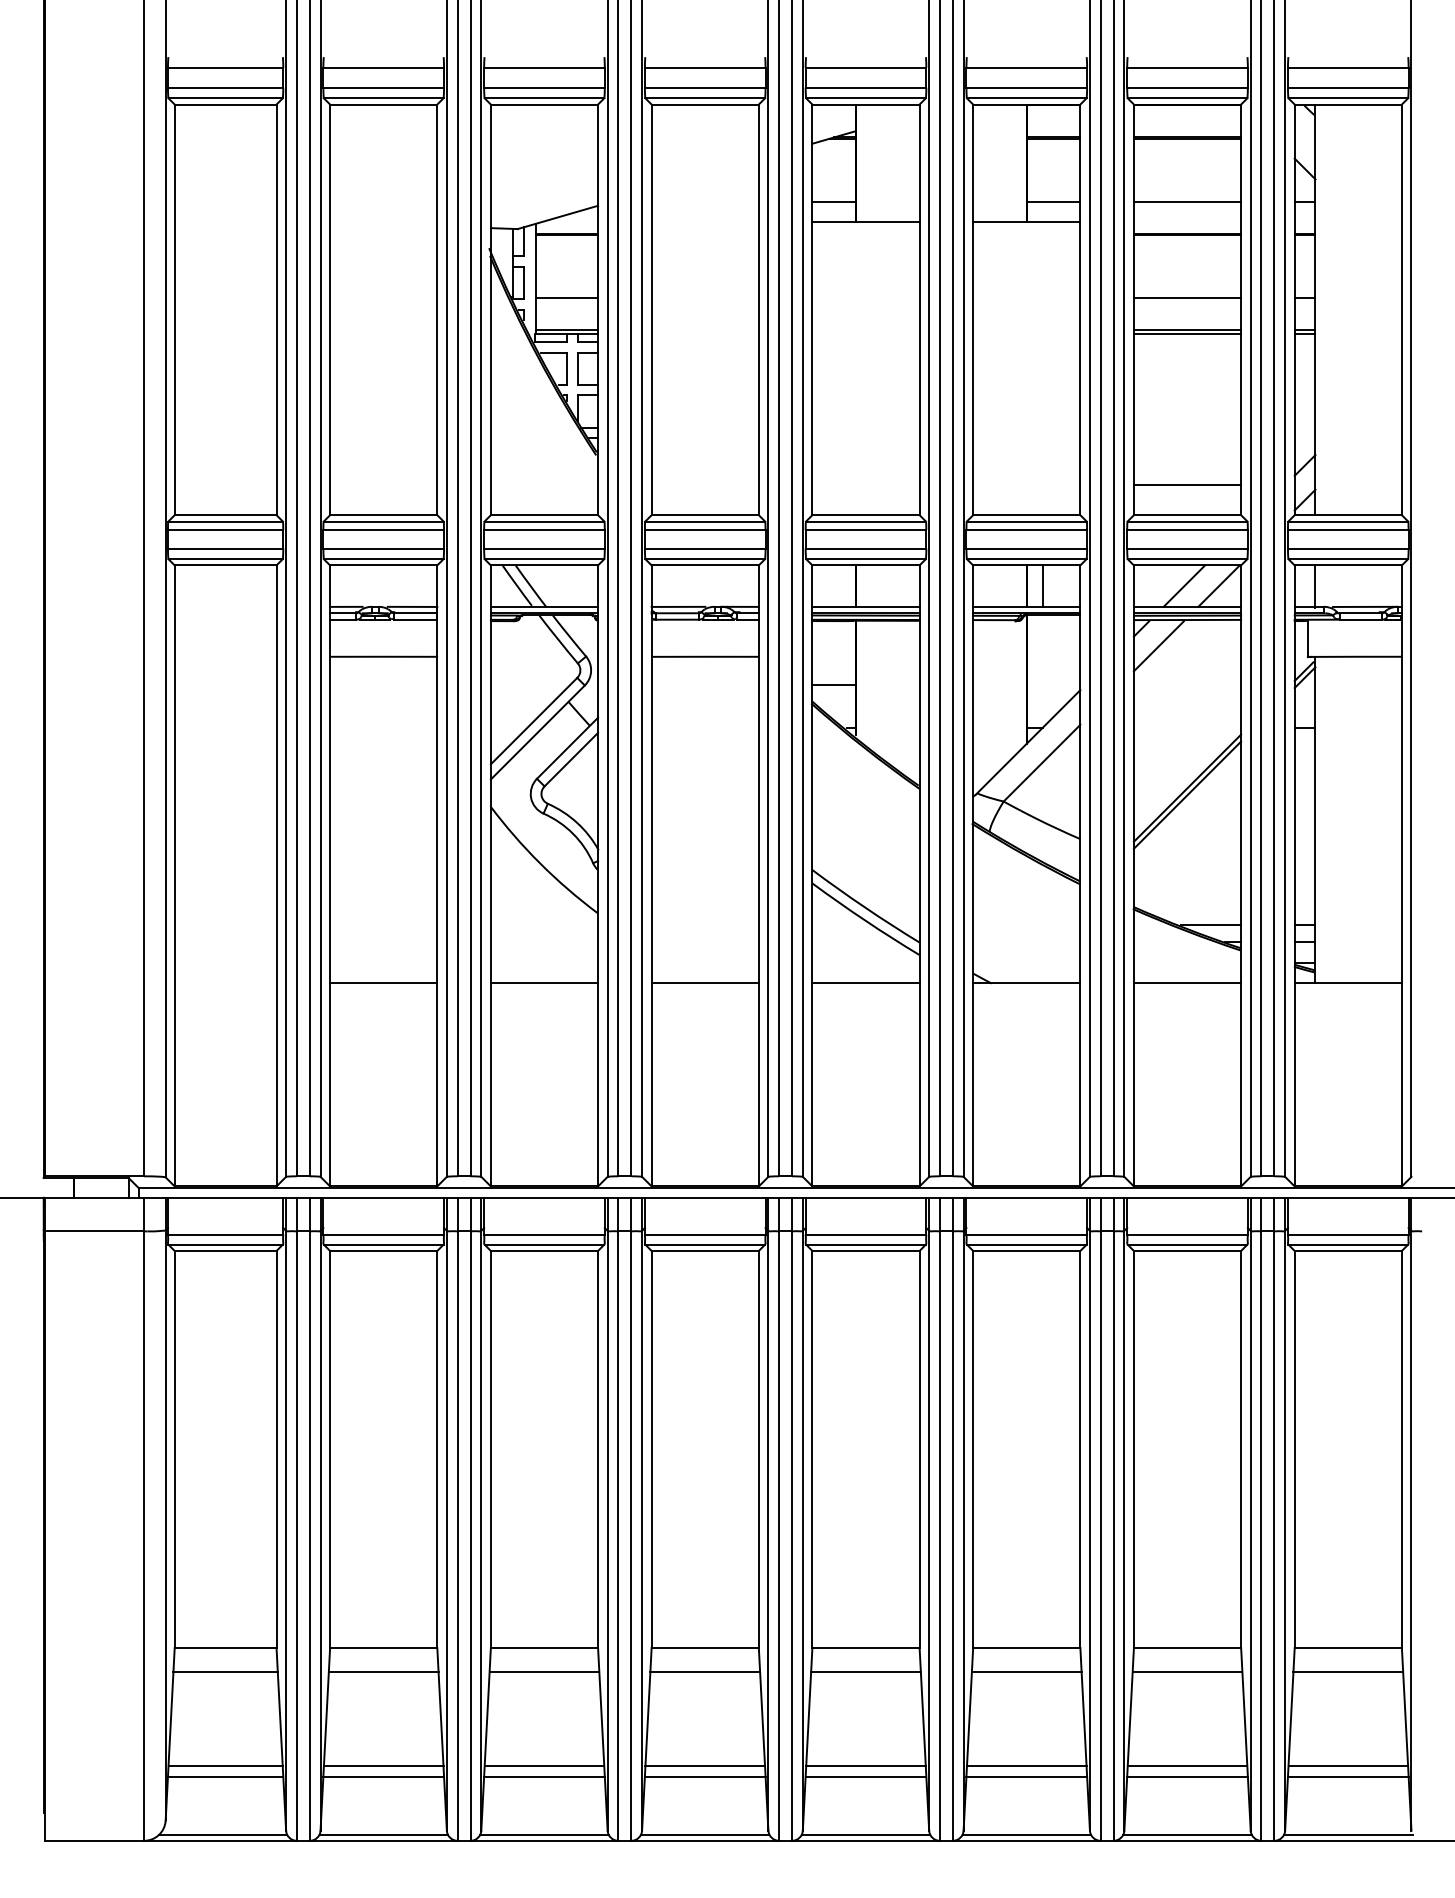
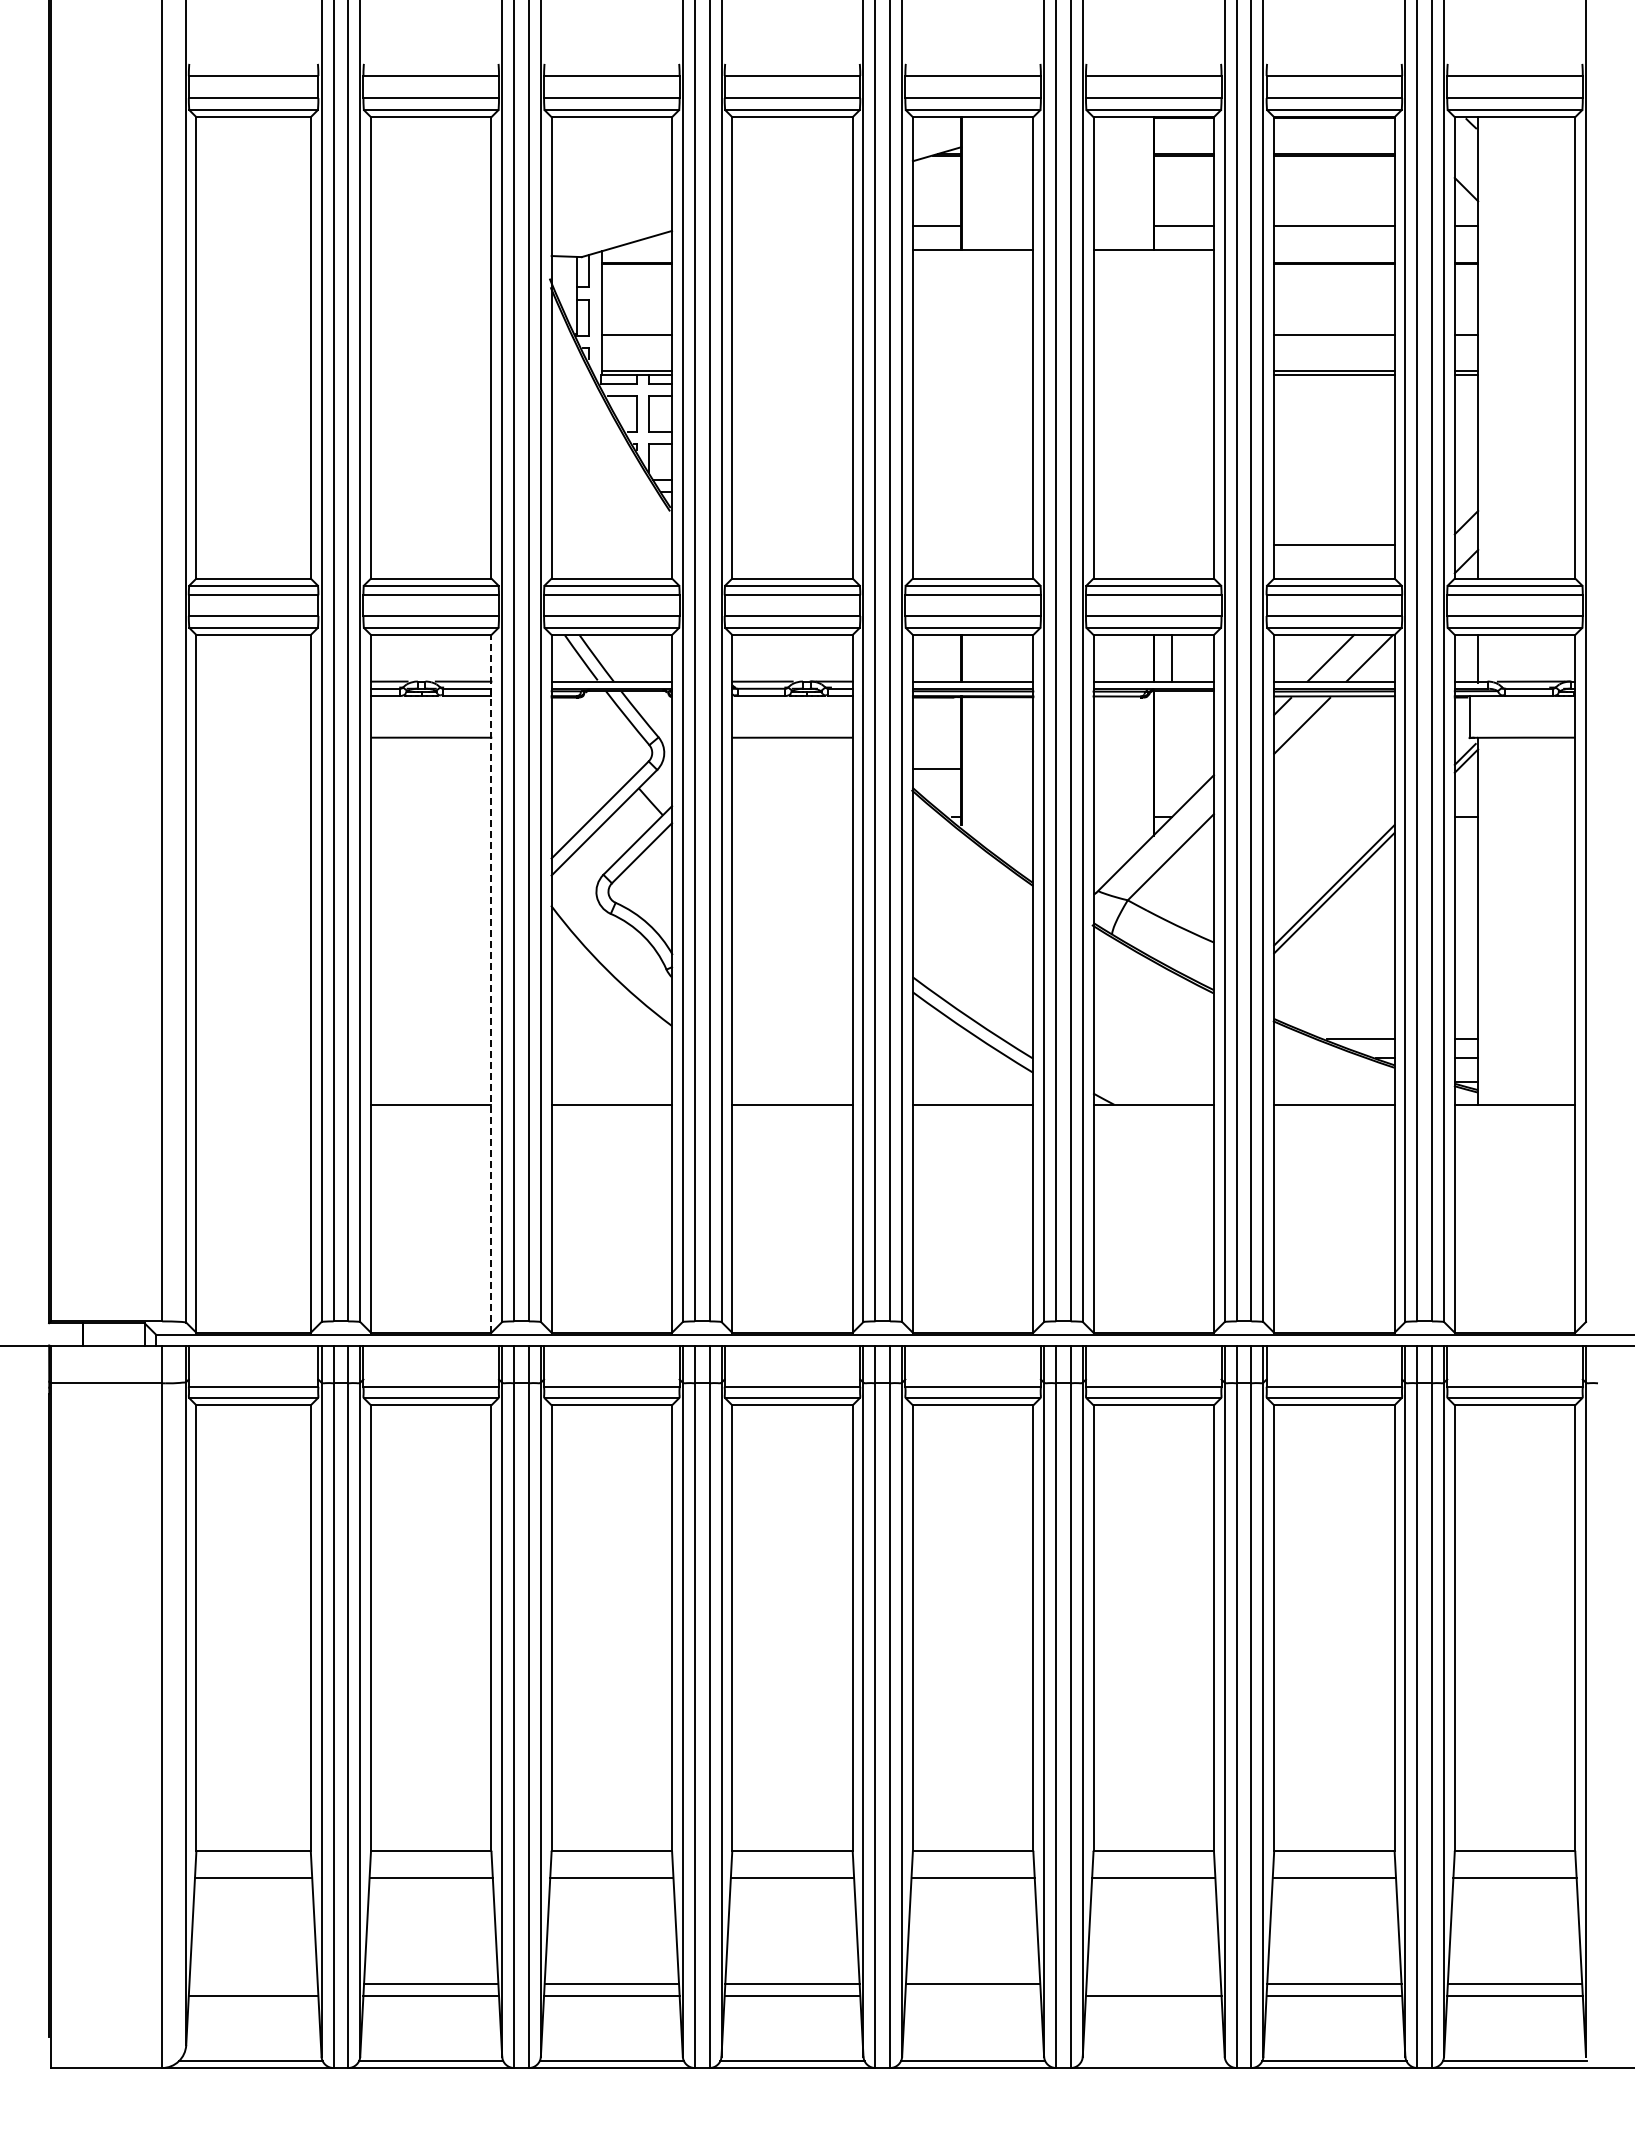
line: (437, 875) -> (491, 983), solid -> dashed
line: (225, 1766) -> (253, 1984), removed
line: (1026, 1766) -> (1153, 1984), removed
line: (865, 1776) -> (972, 1995), removed
line: (1026, 1834) -> (1153, 2061), removed

